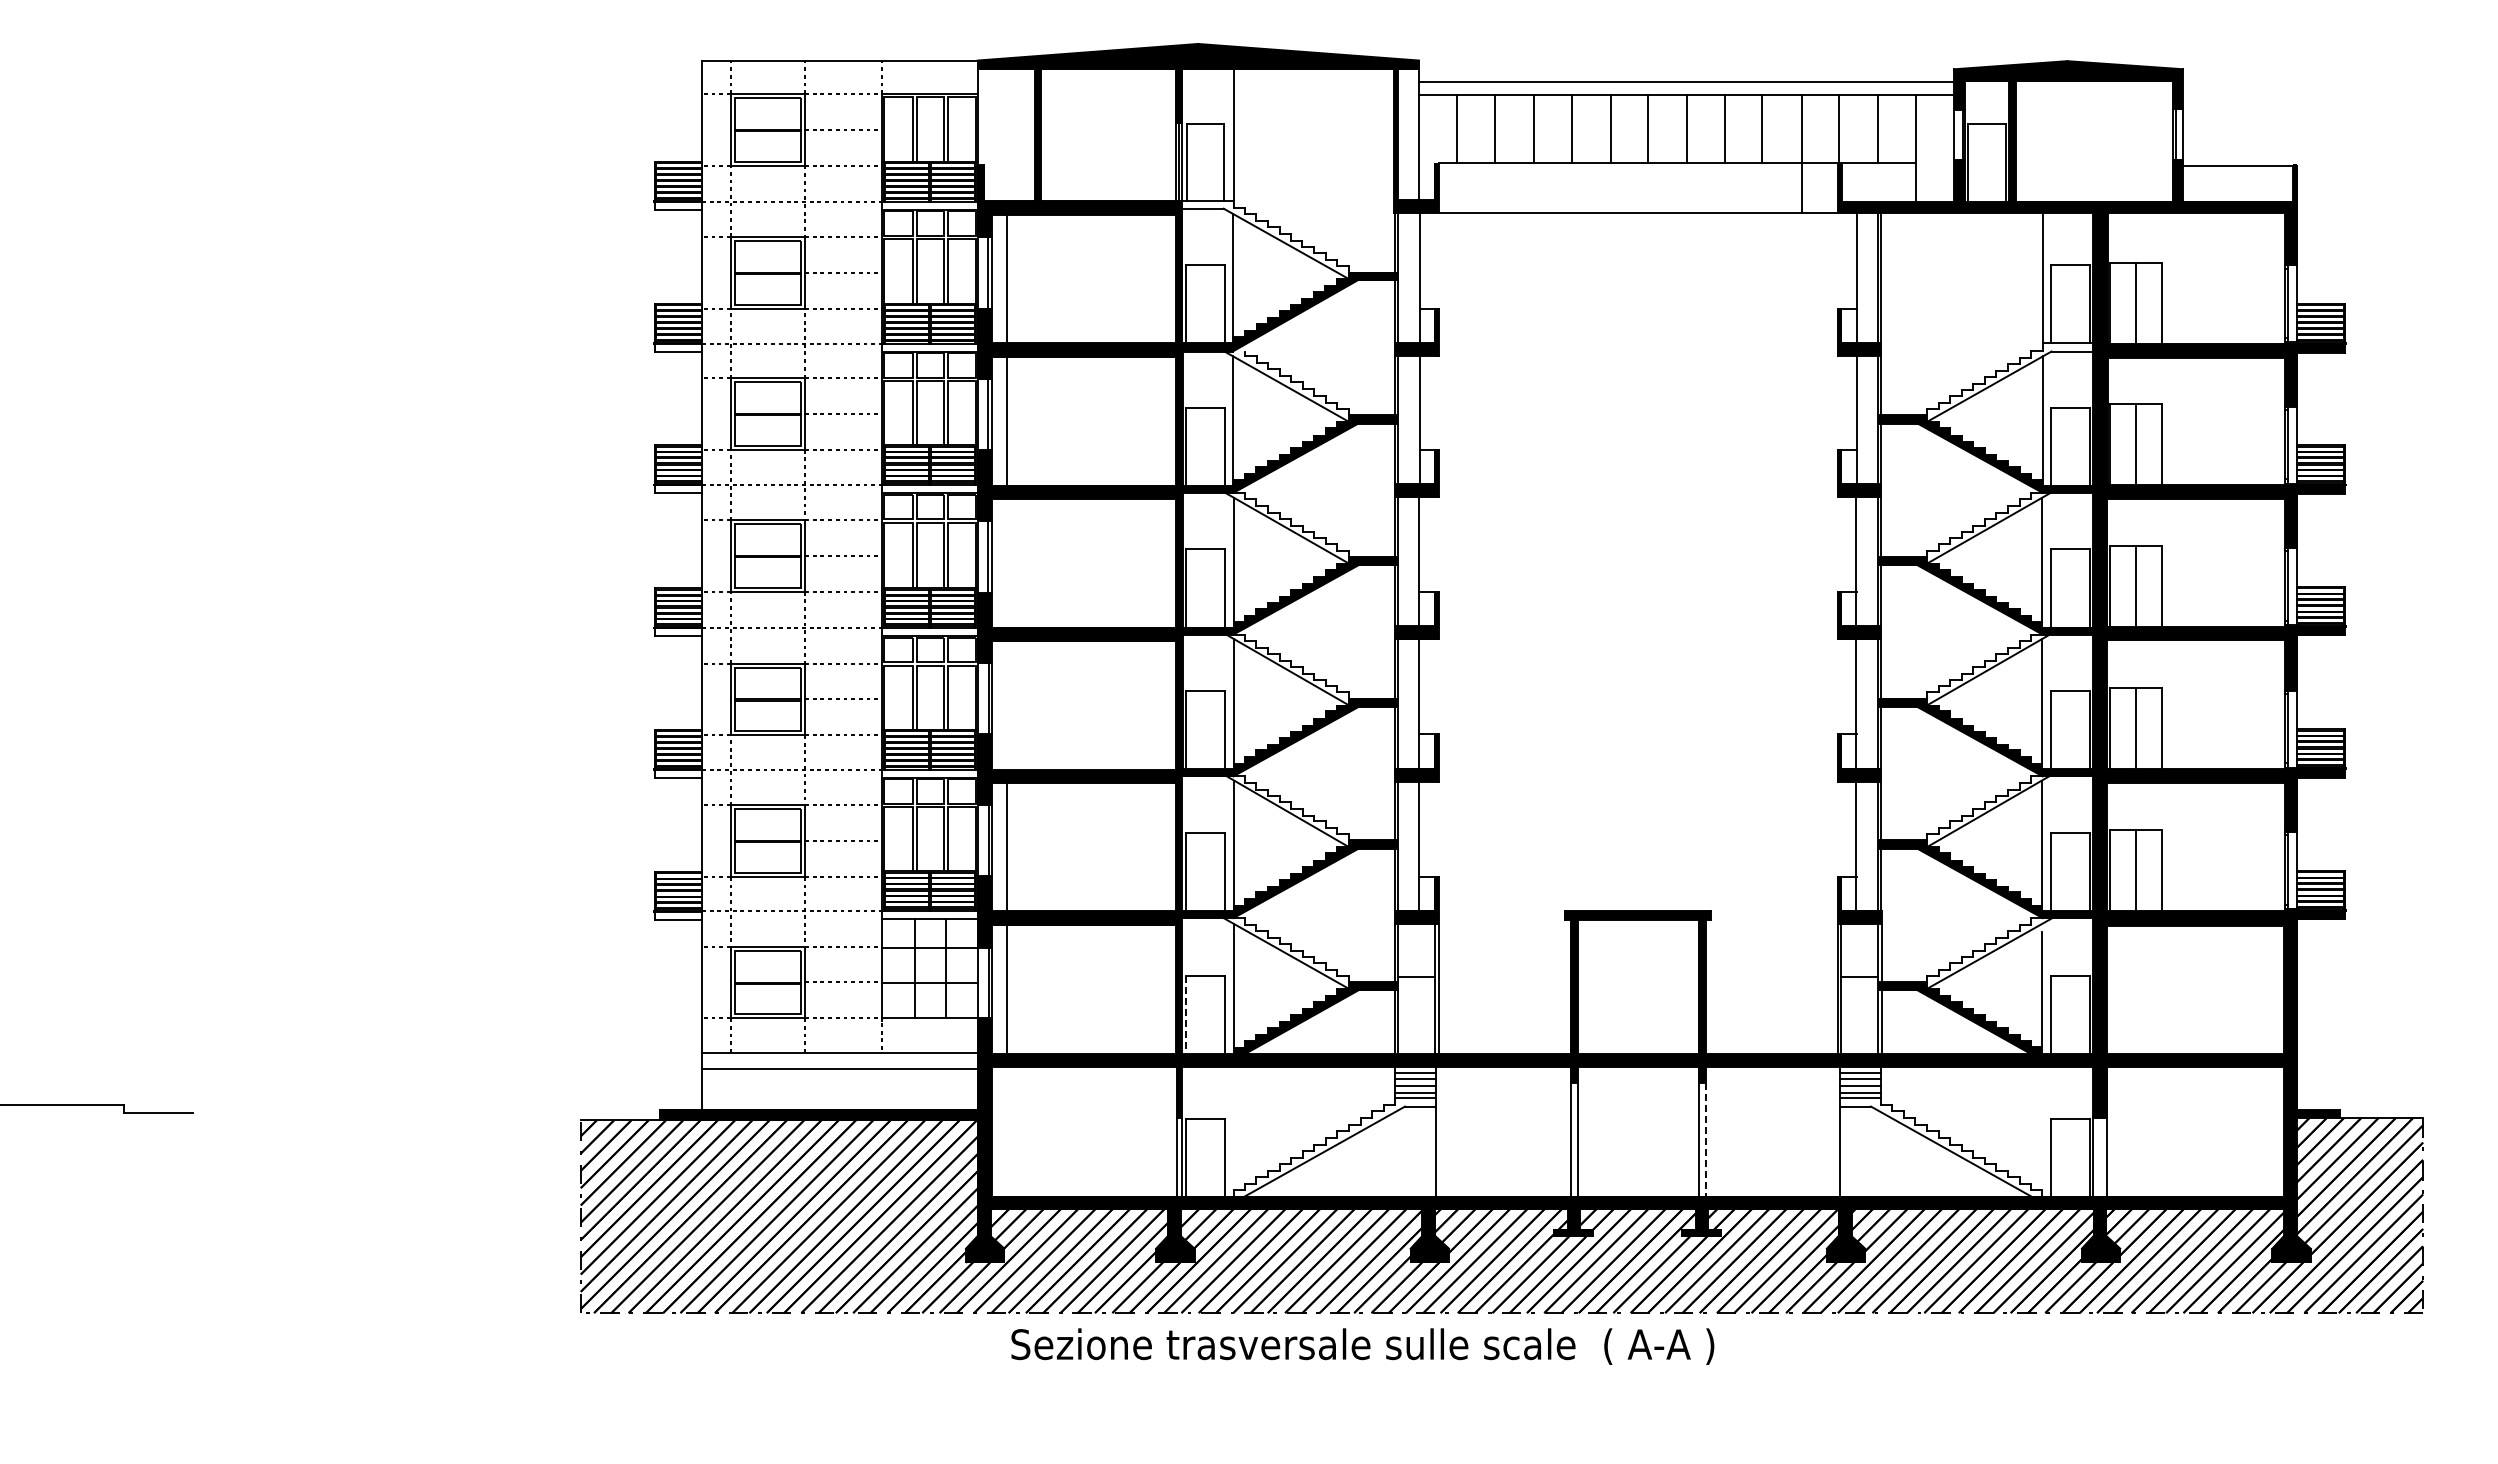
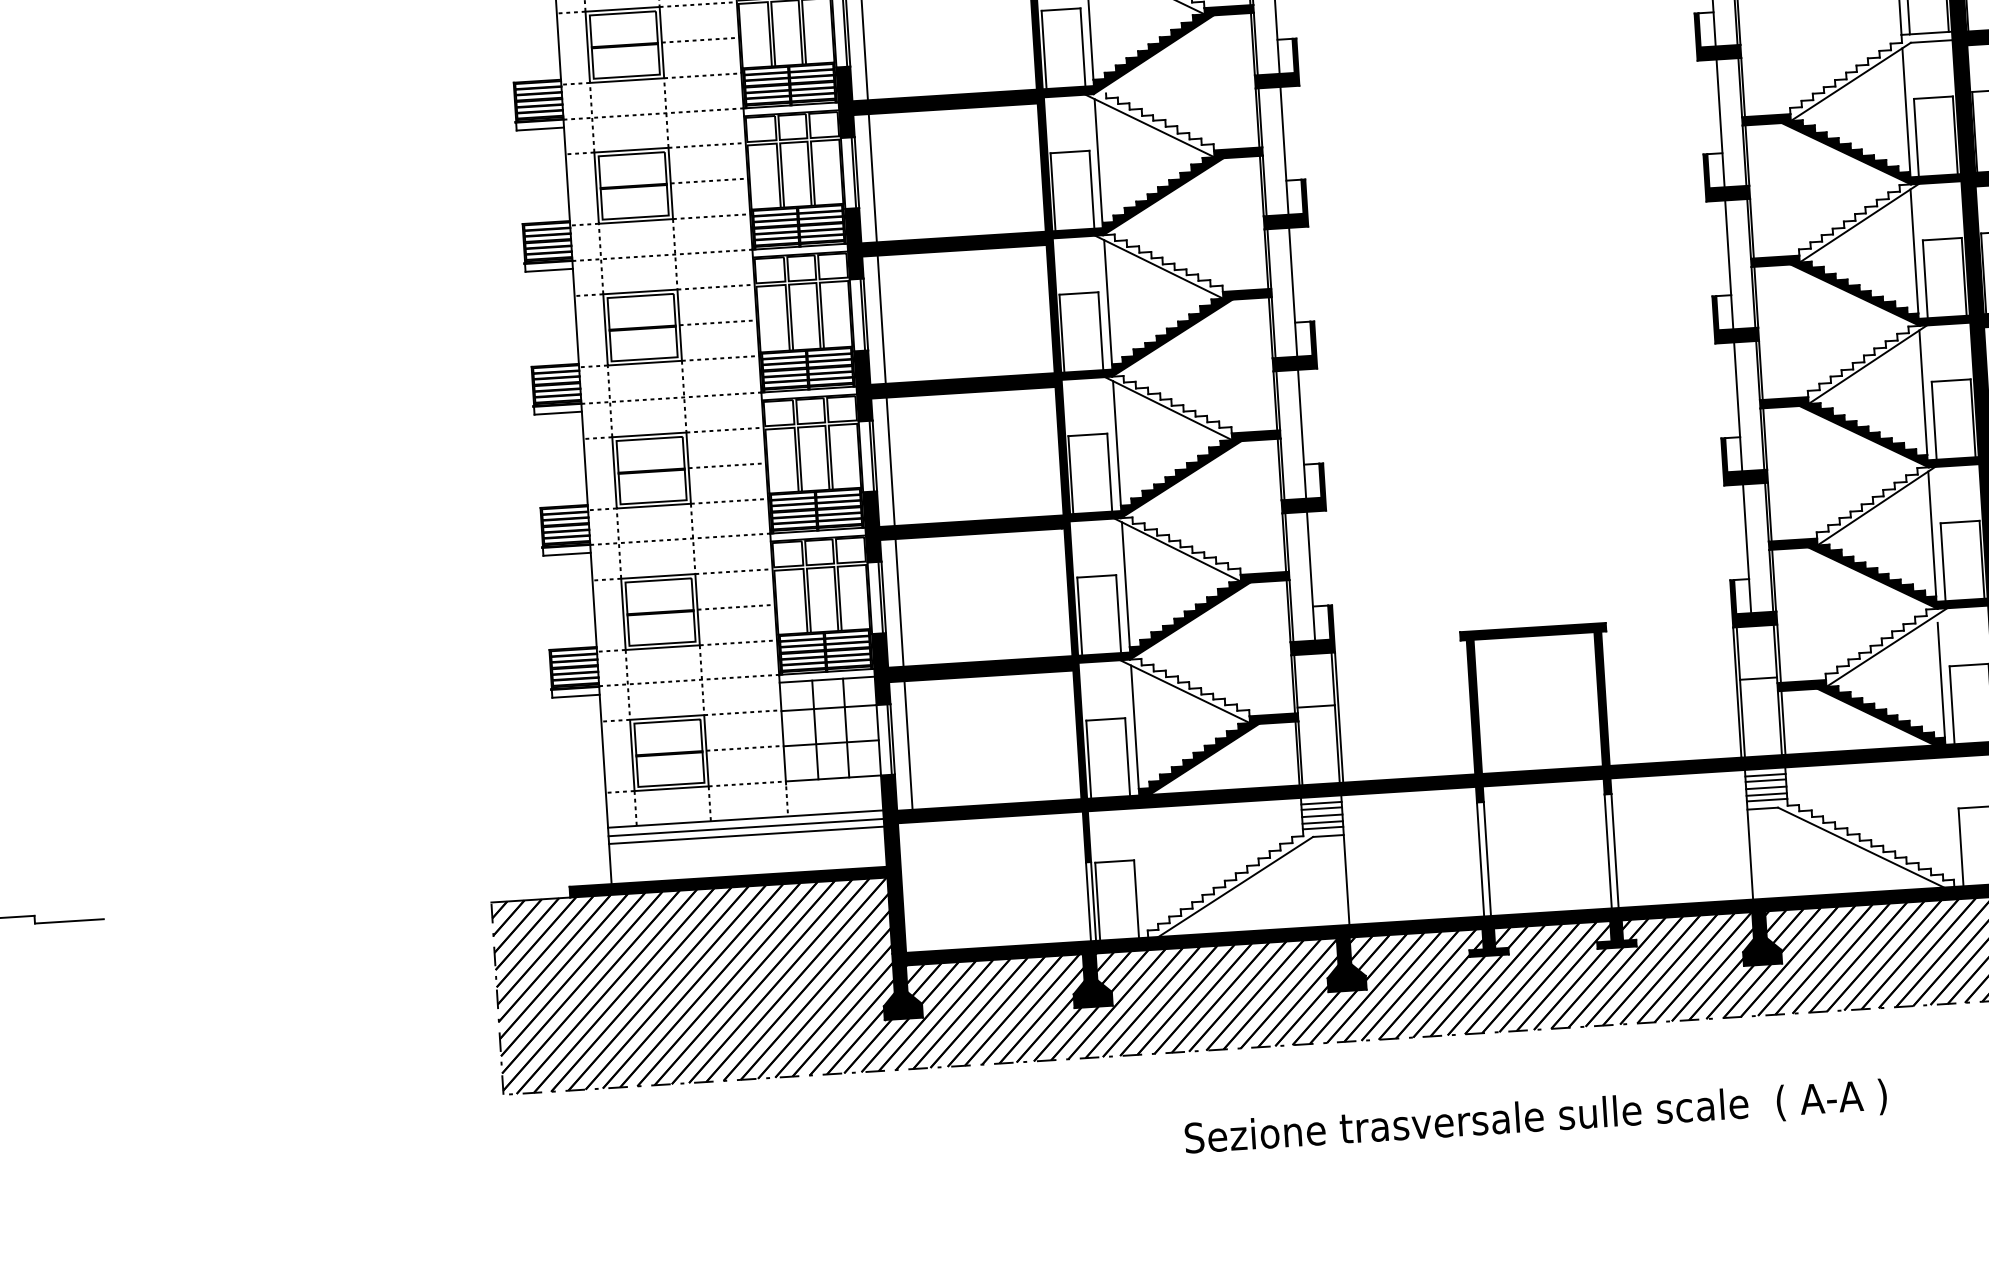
line: (1007, 563) -> (882, 319), added
line: (1007, 705) -> (891, 461), added
line: (1186, 1015) -> (1089, 759), dashed -> solid
line: (839, 1061) -> (745, 827), added
line: (1705, 1140) -> (1615, 851), dashed -> solid
text: (1362, 1346) -> (1535, 1118), moved

